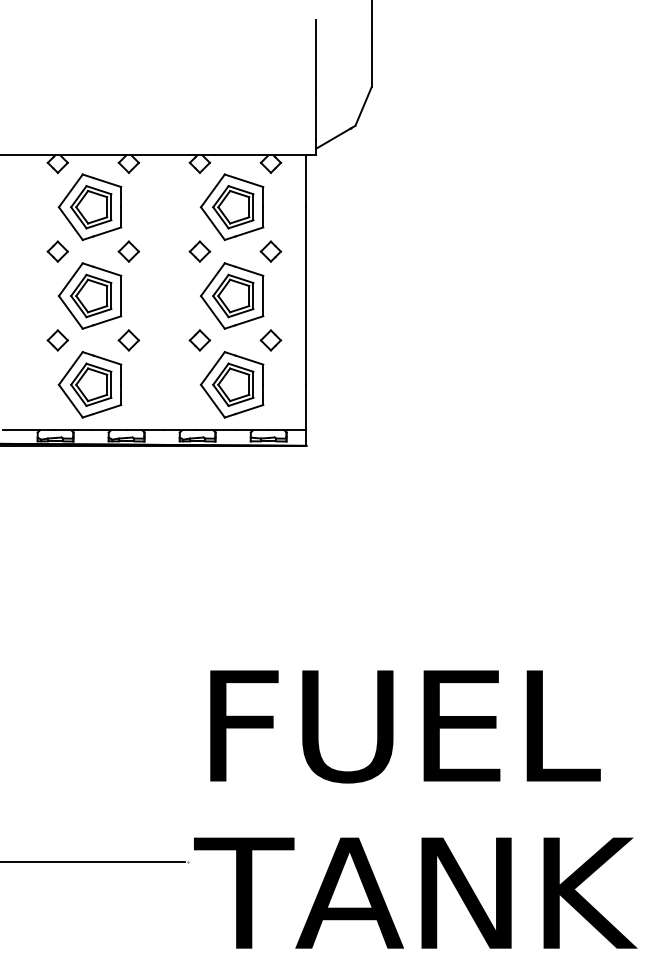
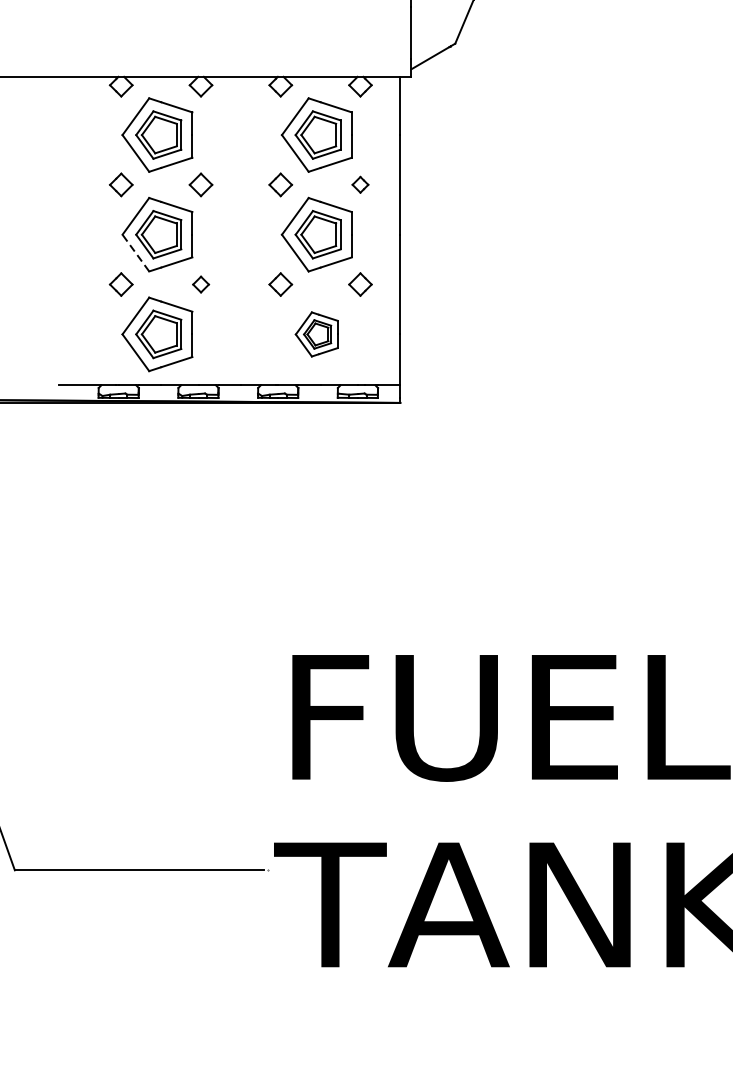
part: (270, 251) -> (359, 184), size x0.7
line: (70, 312) -> (135, 253), solid -> dashed
part: (128, 340) -> (200, 284), size x0.7
part: (231, 384) -> (316, 334), size x0.6

